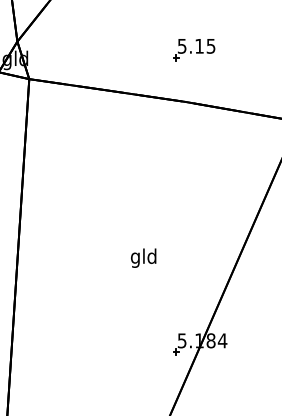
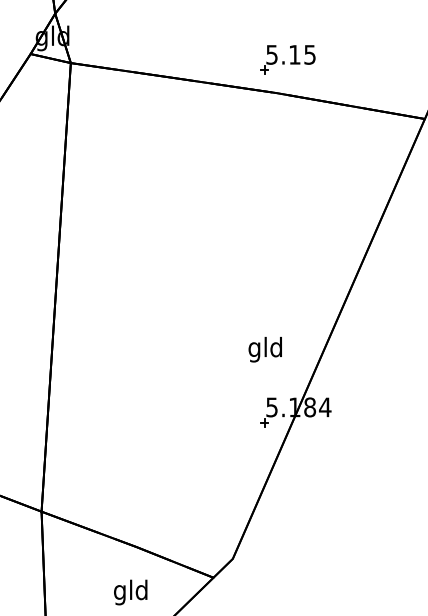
part: (193, 49) -> (287, 59), moved
text: (143, 258) -> (264, 349), moved

